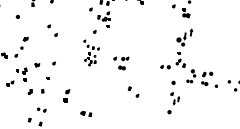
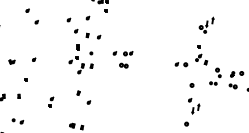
part: (184, 36) -> (206, 24), size x0.71
part: (91, 52) -> (83, 45), size x1.67
part: (133, 91) -> (83, 96), moved
part: (67, 95) -> (51, 102), size x0.62

